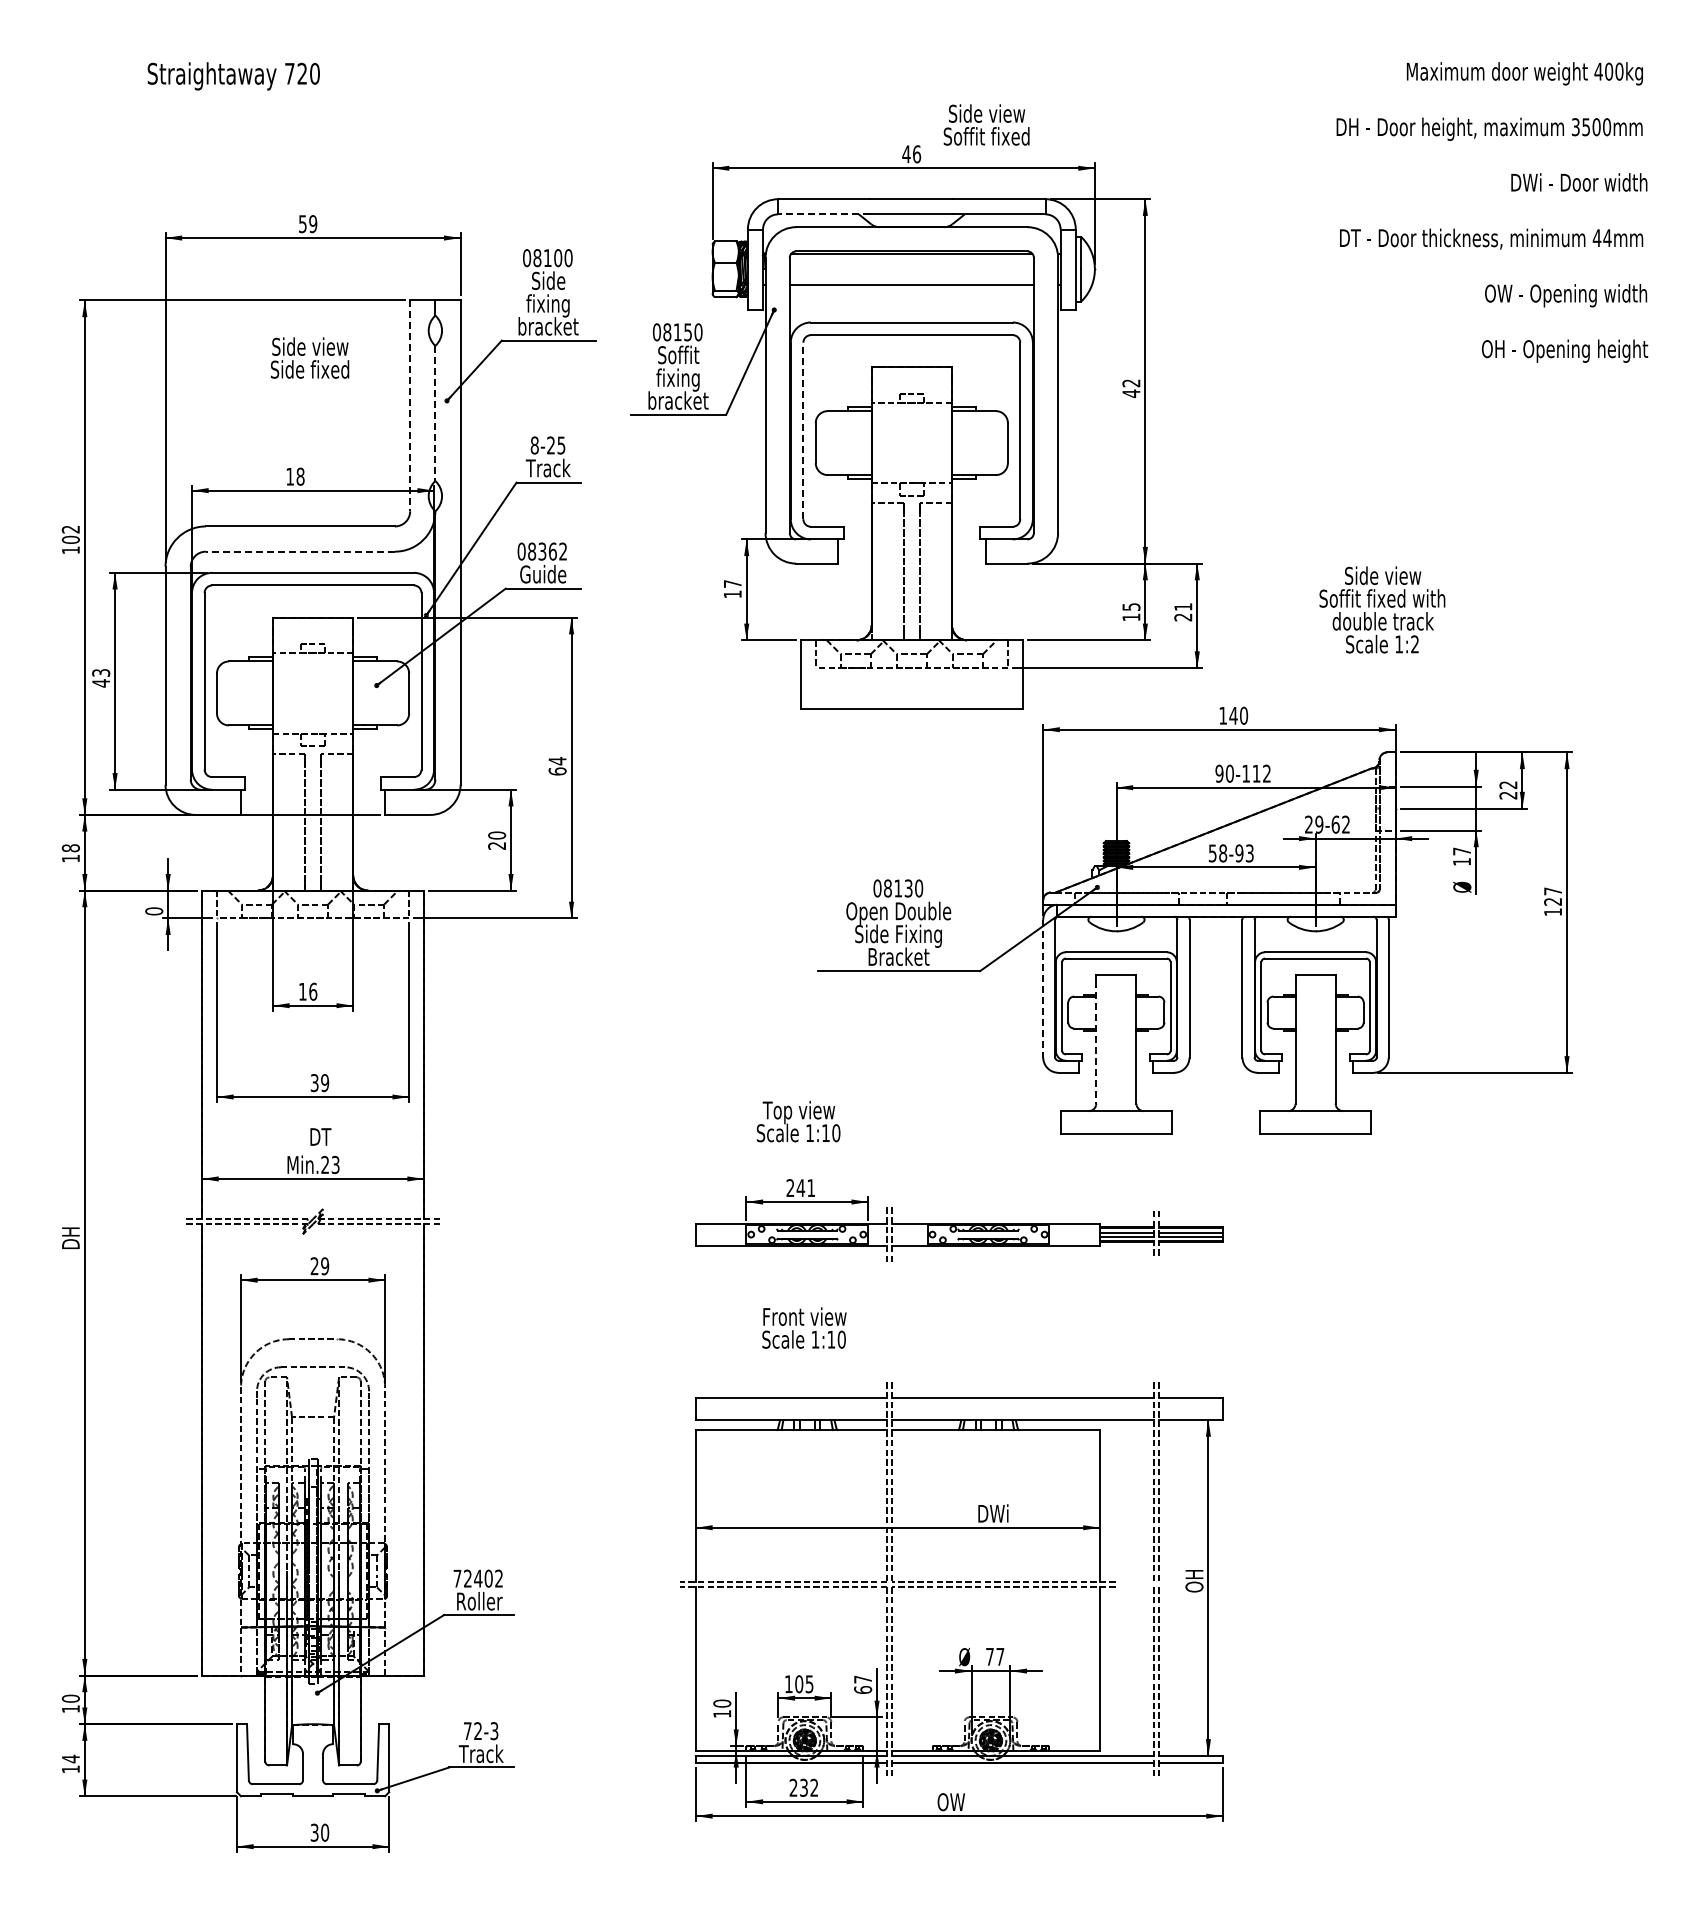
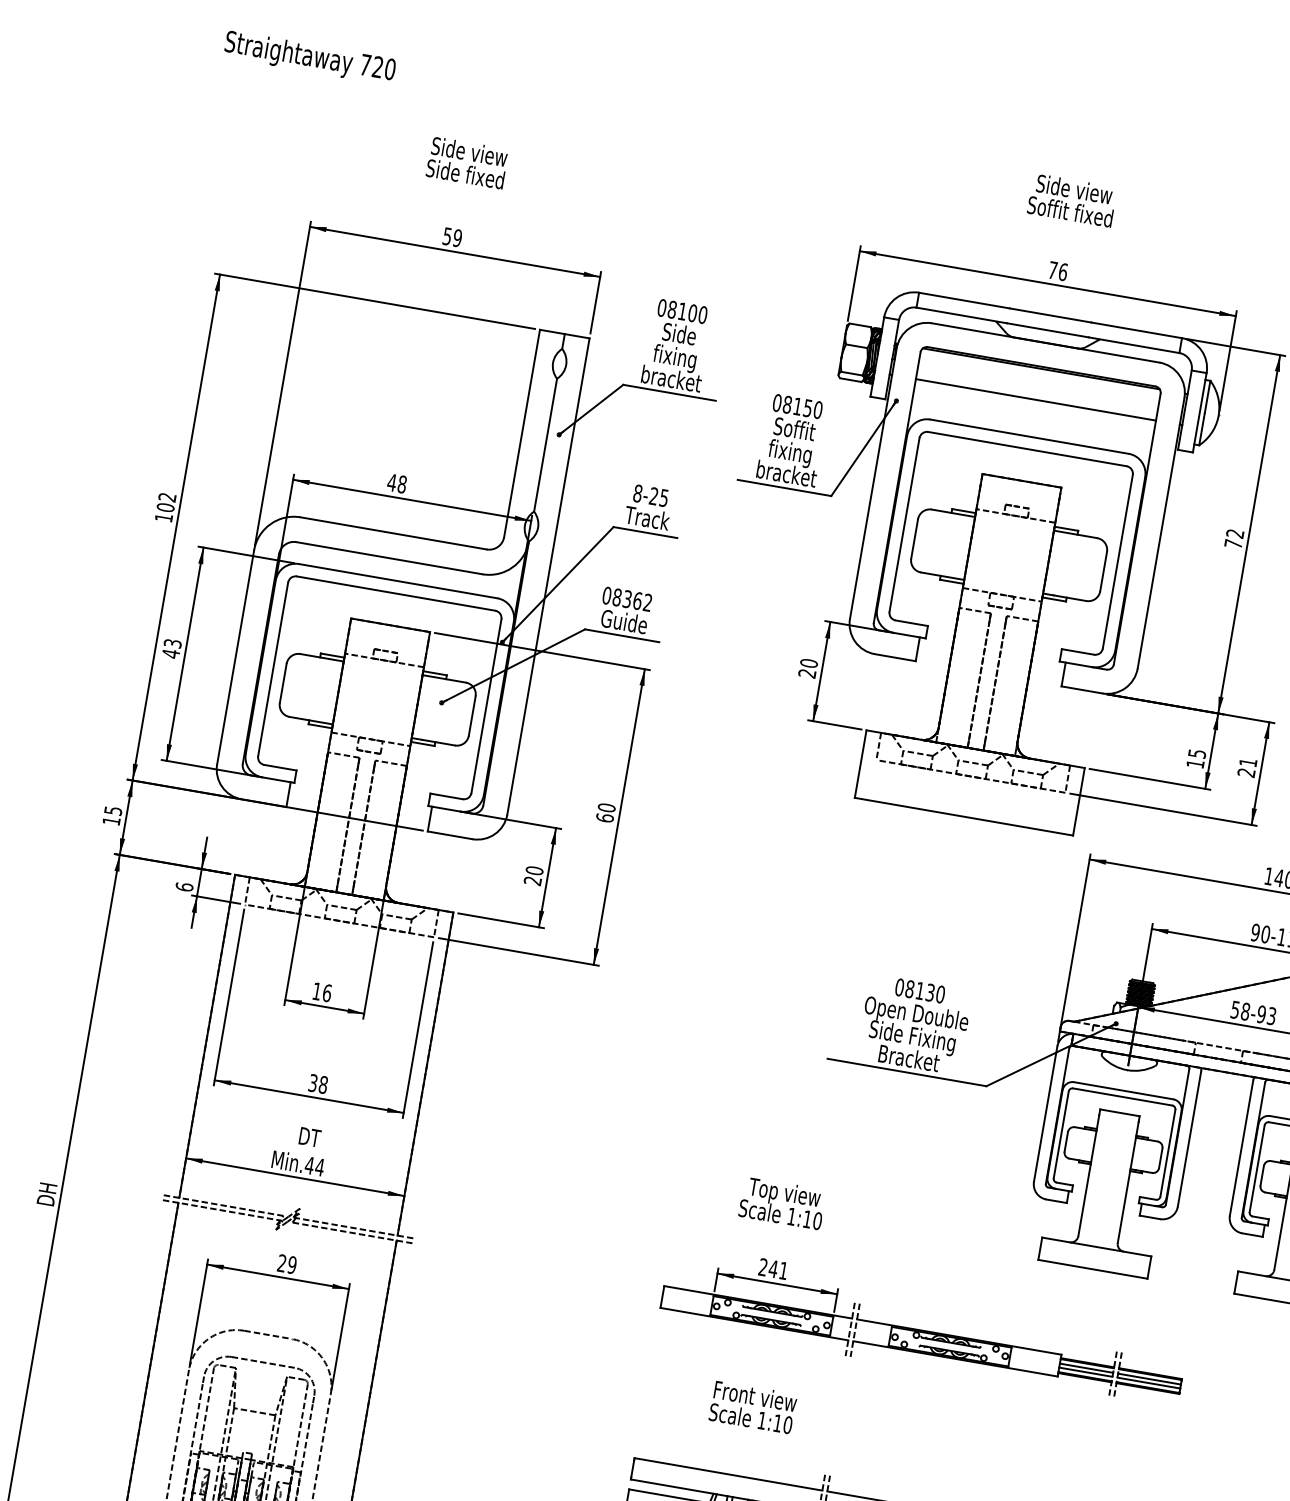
text: (233, 76) -> (309, 58), moved
text: (986, 124) -> (1072, 199), moved
text: (906, 154) -> (1052, 270), 46 -> 76
line: (823, 214) -> (961, 315), dashed -> solid
text: (309, 357) -> (466, 162), moved
text: (1131, 393) -> (1233, 543), 42 -> 72
line: (410, 406) -> (522, 434), dashed -> solid
line: (435, 413) -> (545, 445), dashed -> solid
line: (803, 430) -> (904, 524), dashed -> solid
text: (289, 476) -> (391, 482), 18 -> 48
line: (300, 551) -> (389, 558), dashed -> solid
text: (732, 588) -> (808, 667), 17 -> 20
text: (557, 760) -> (606, 807), 64 -> 60
text: (70, 848) -> (112, 811), 18 -> 15
text: (153, 911) -> (183, 887), 0 -> 6
line: (1043, 988) -> (1045, 1114), dashed -> solid
line: (1096, 1042) -> (1088, 1176), dashed -> solid
text: (325, 1083) -> (323, 1085), 39 -> 38
text: (330, 1164) -> (314, 1165), Min.23 -> Min.44

